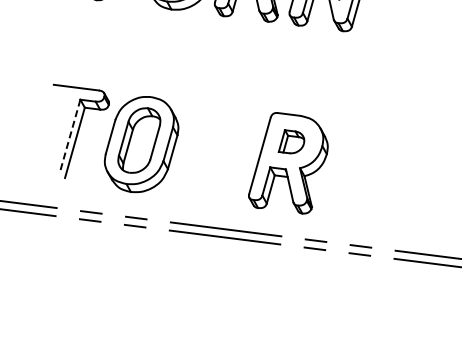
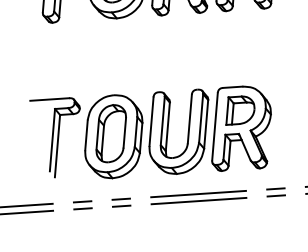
line: (70, 134) -> (52, 139), dashed -> solid
part: (291, 141) -> (239, 109), size x1.43
part: (227, 155) -> (187, 131), added

